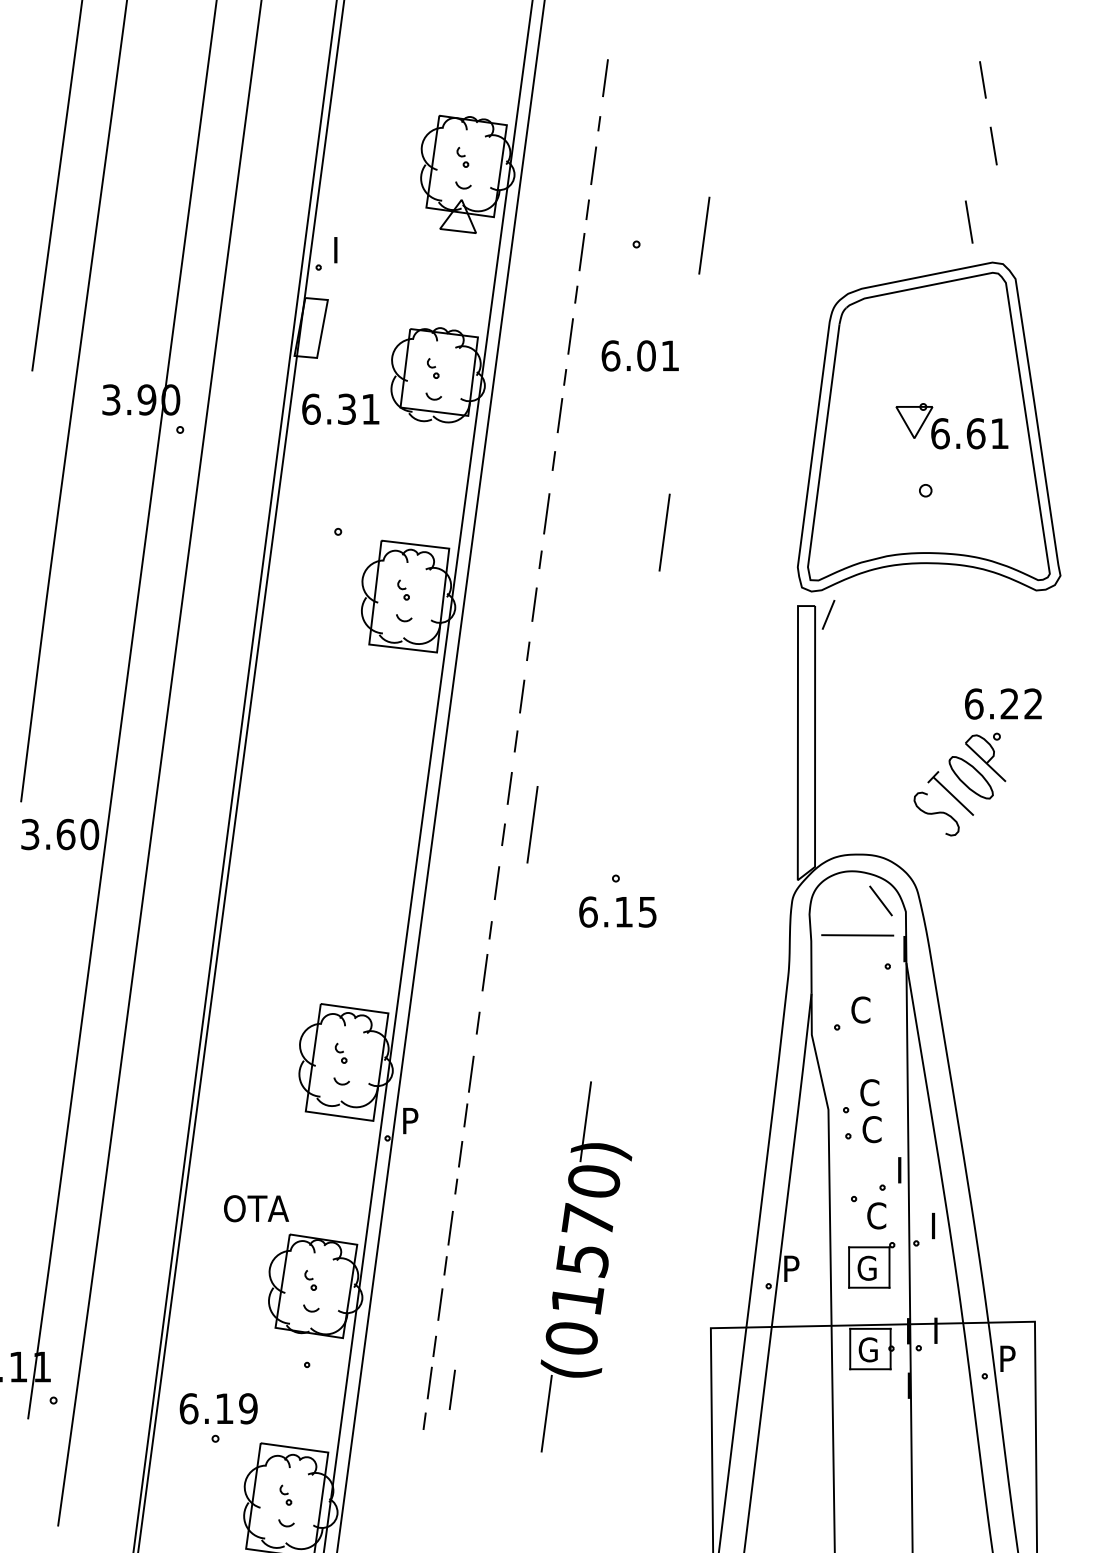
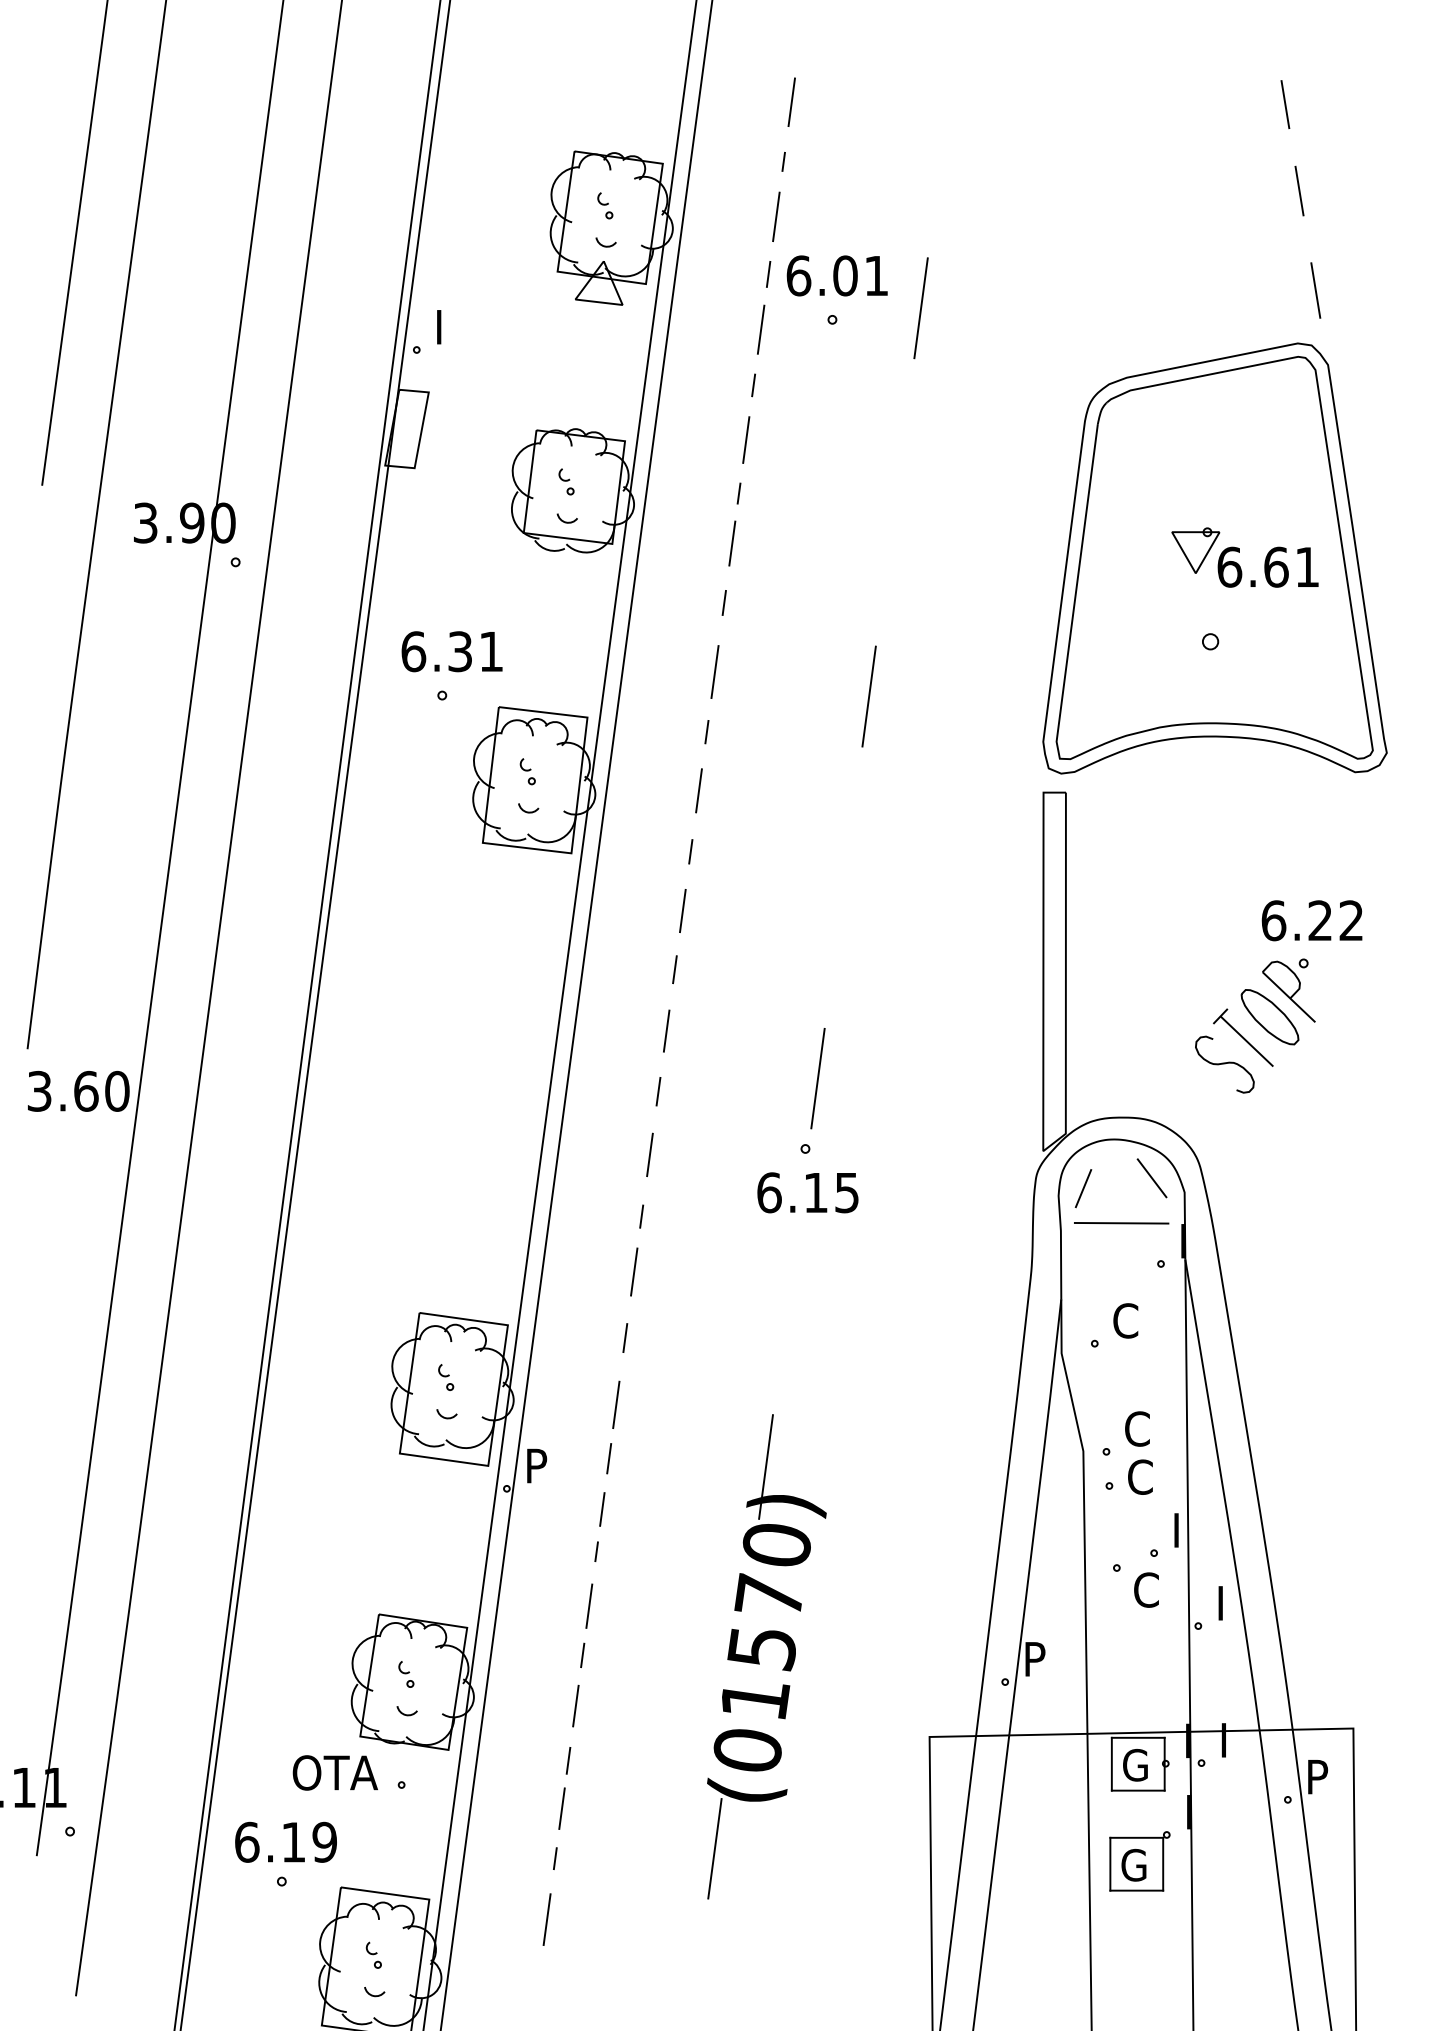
line: (968, 221) -> (1314, 289), moved
text: (639, 355) -> (836, 275), moved
text: (340, 408) -> (451, 650), moved
line: (828, 614) -> (1083, 1188), moved
line: (532, 824) -> (817, 1078), moved
text: (256, 1208) -> (335, 1772), moved
part: (871, 1265) -> (1139, 1861), moved
line: (451, 1389) -> (545, 1919), moved

